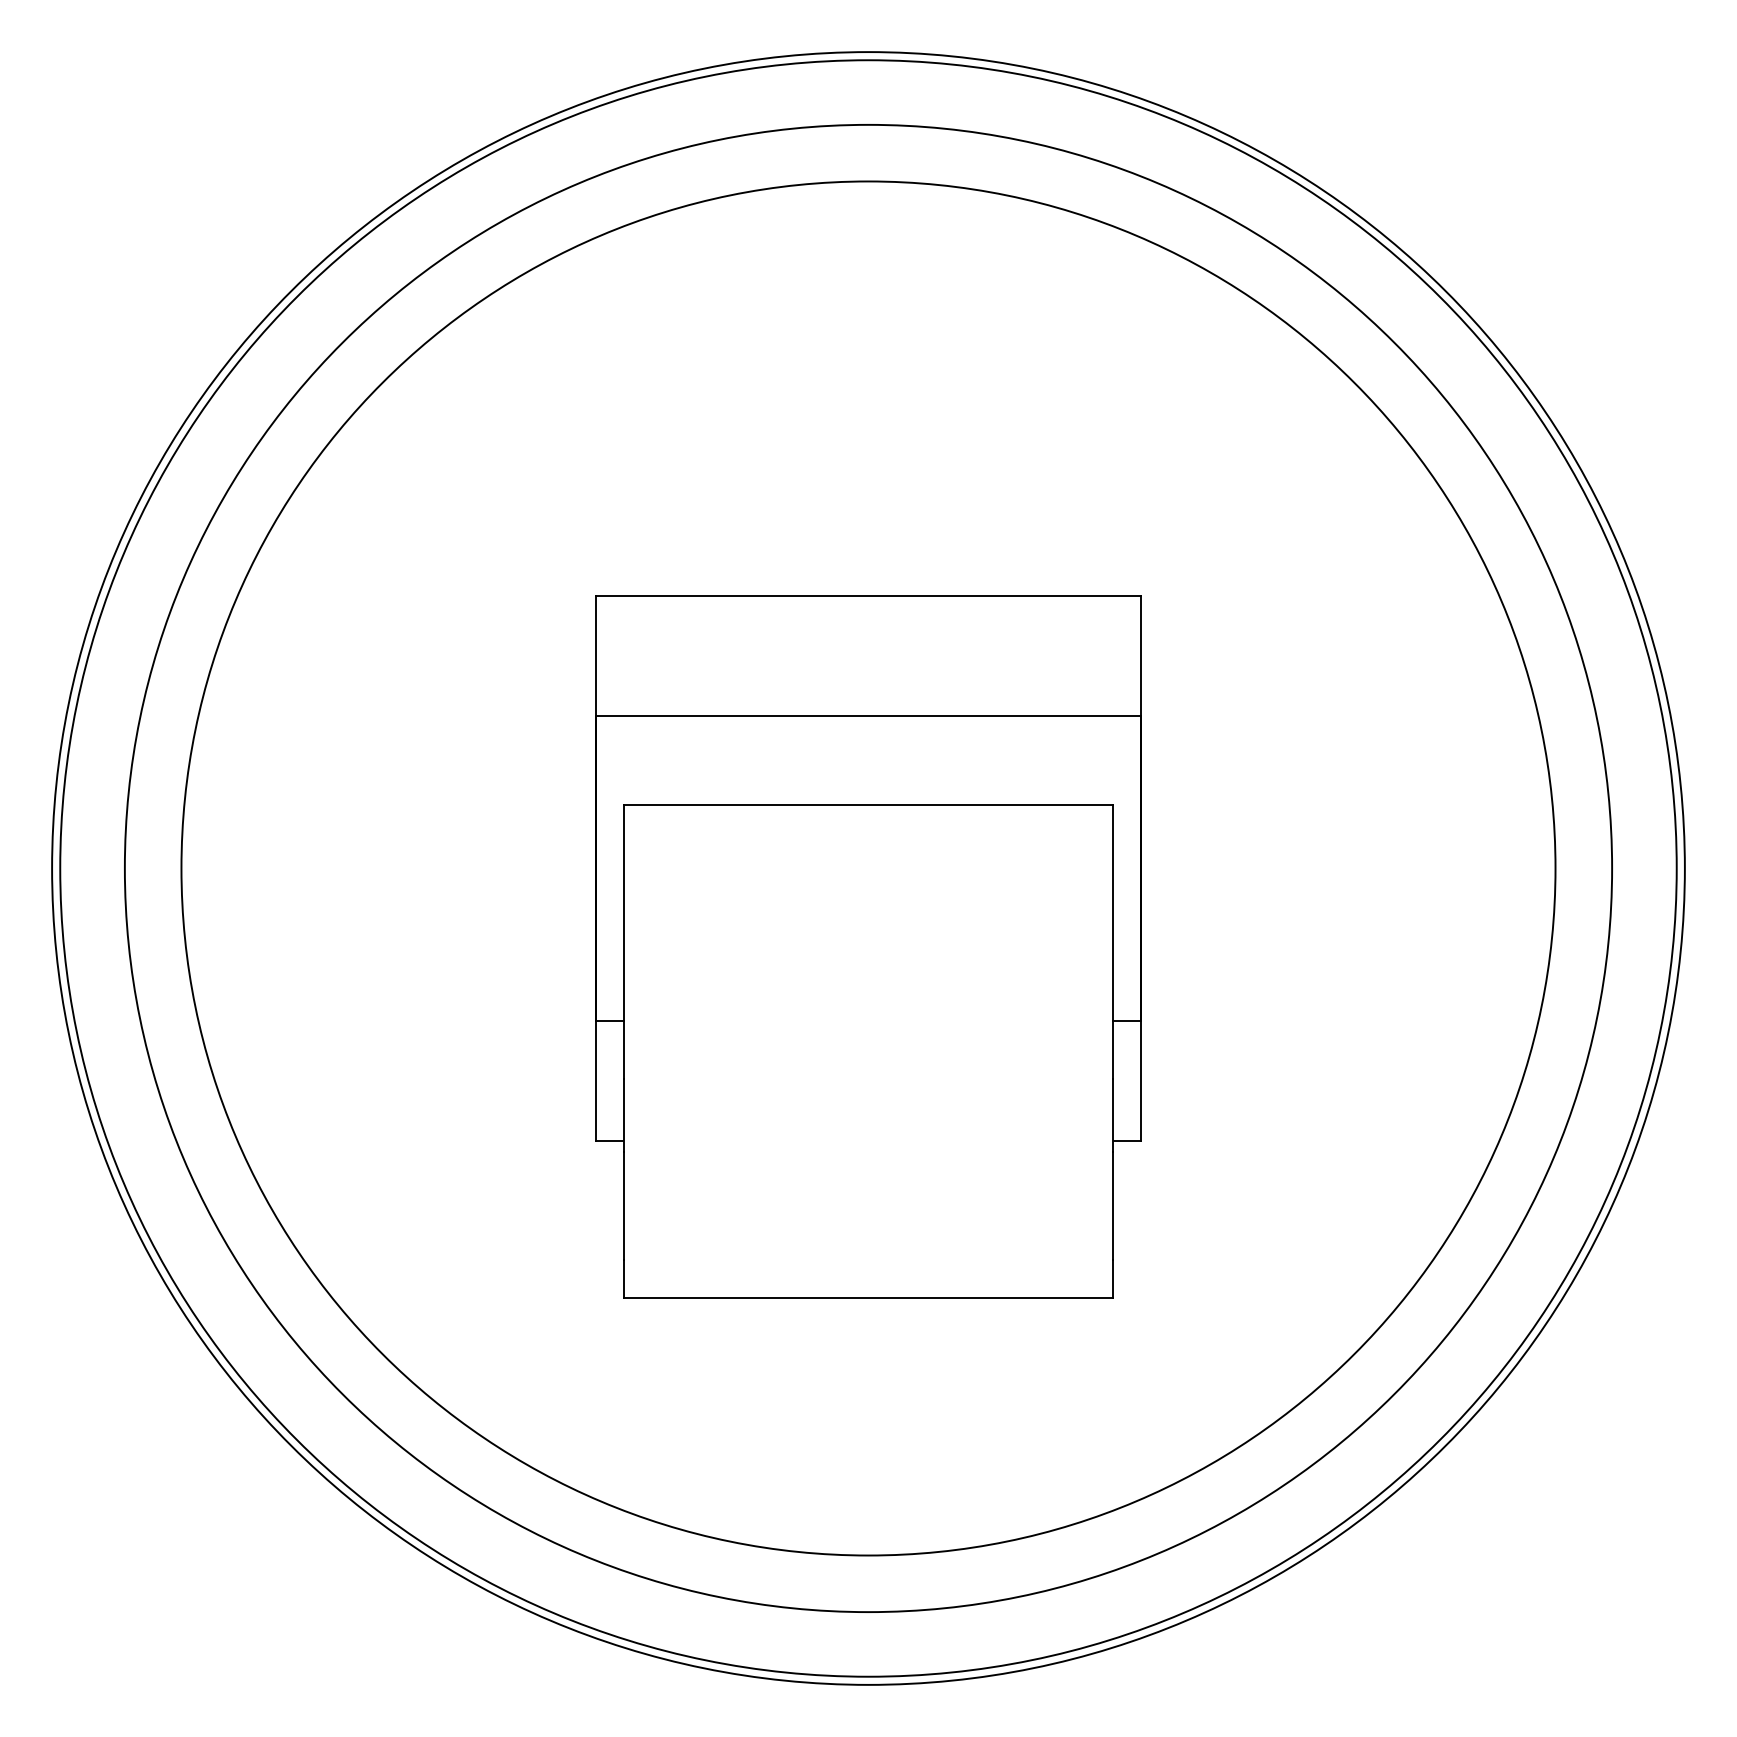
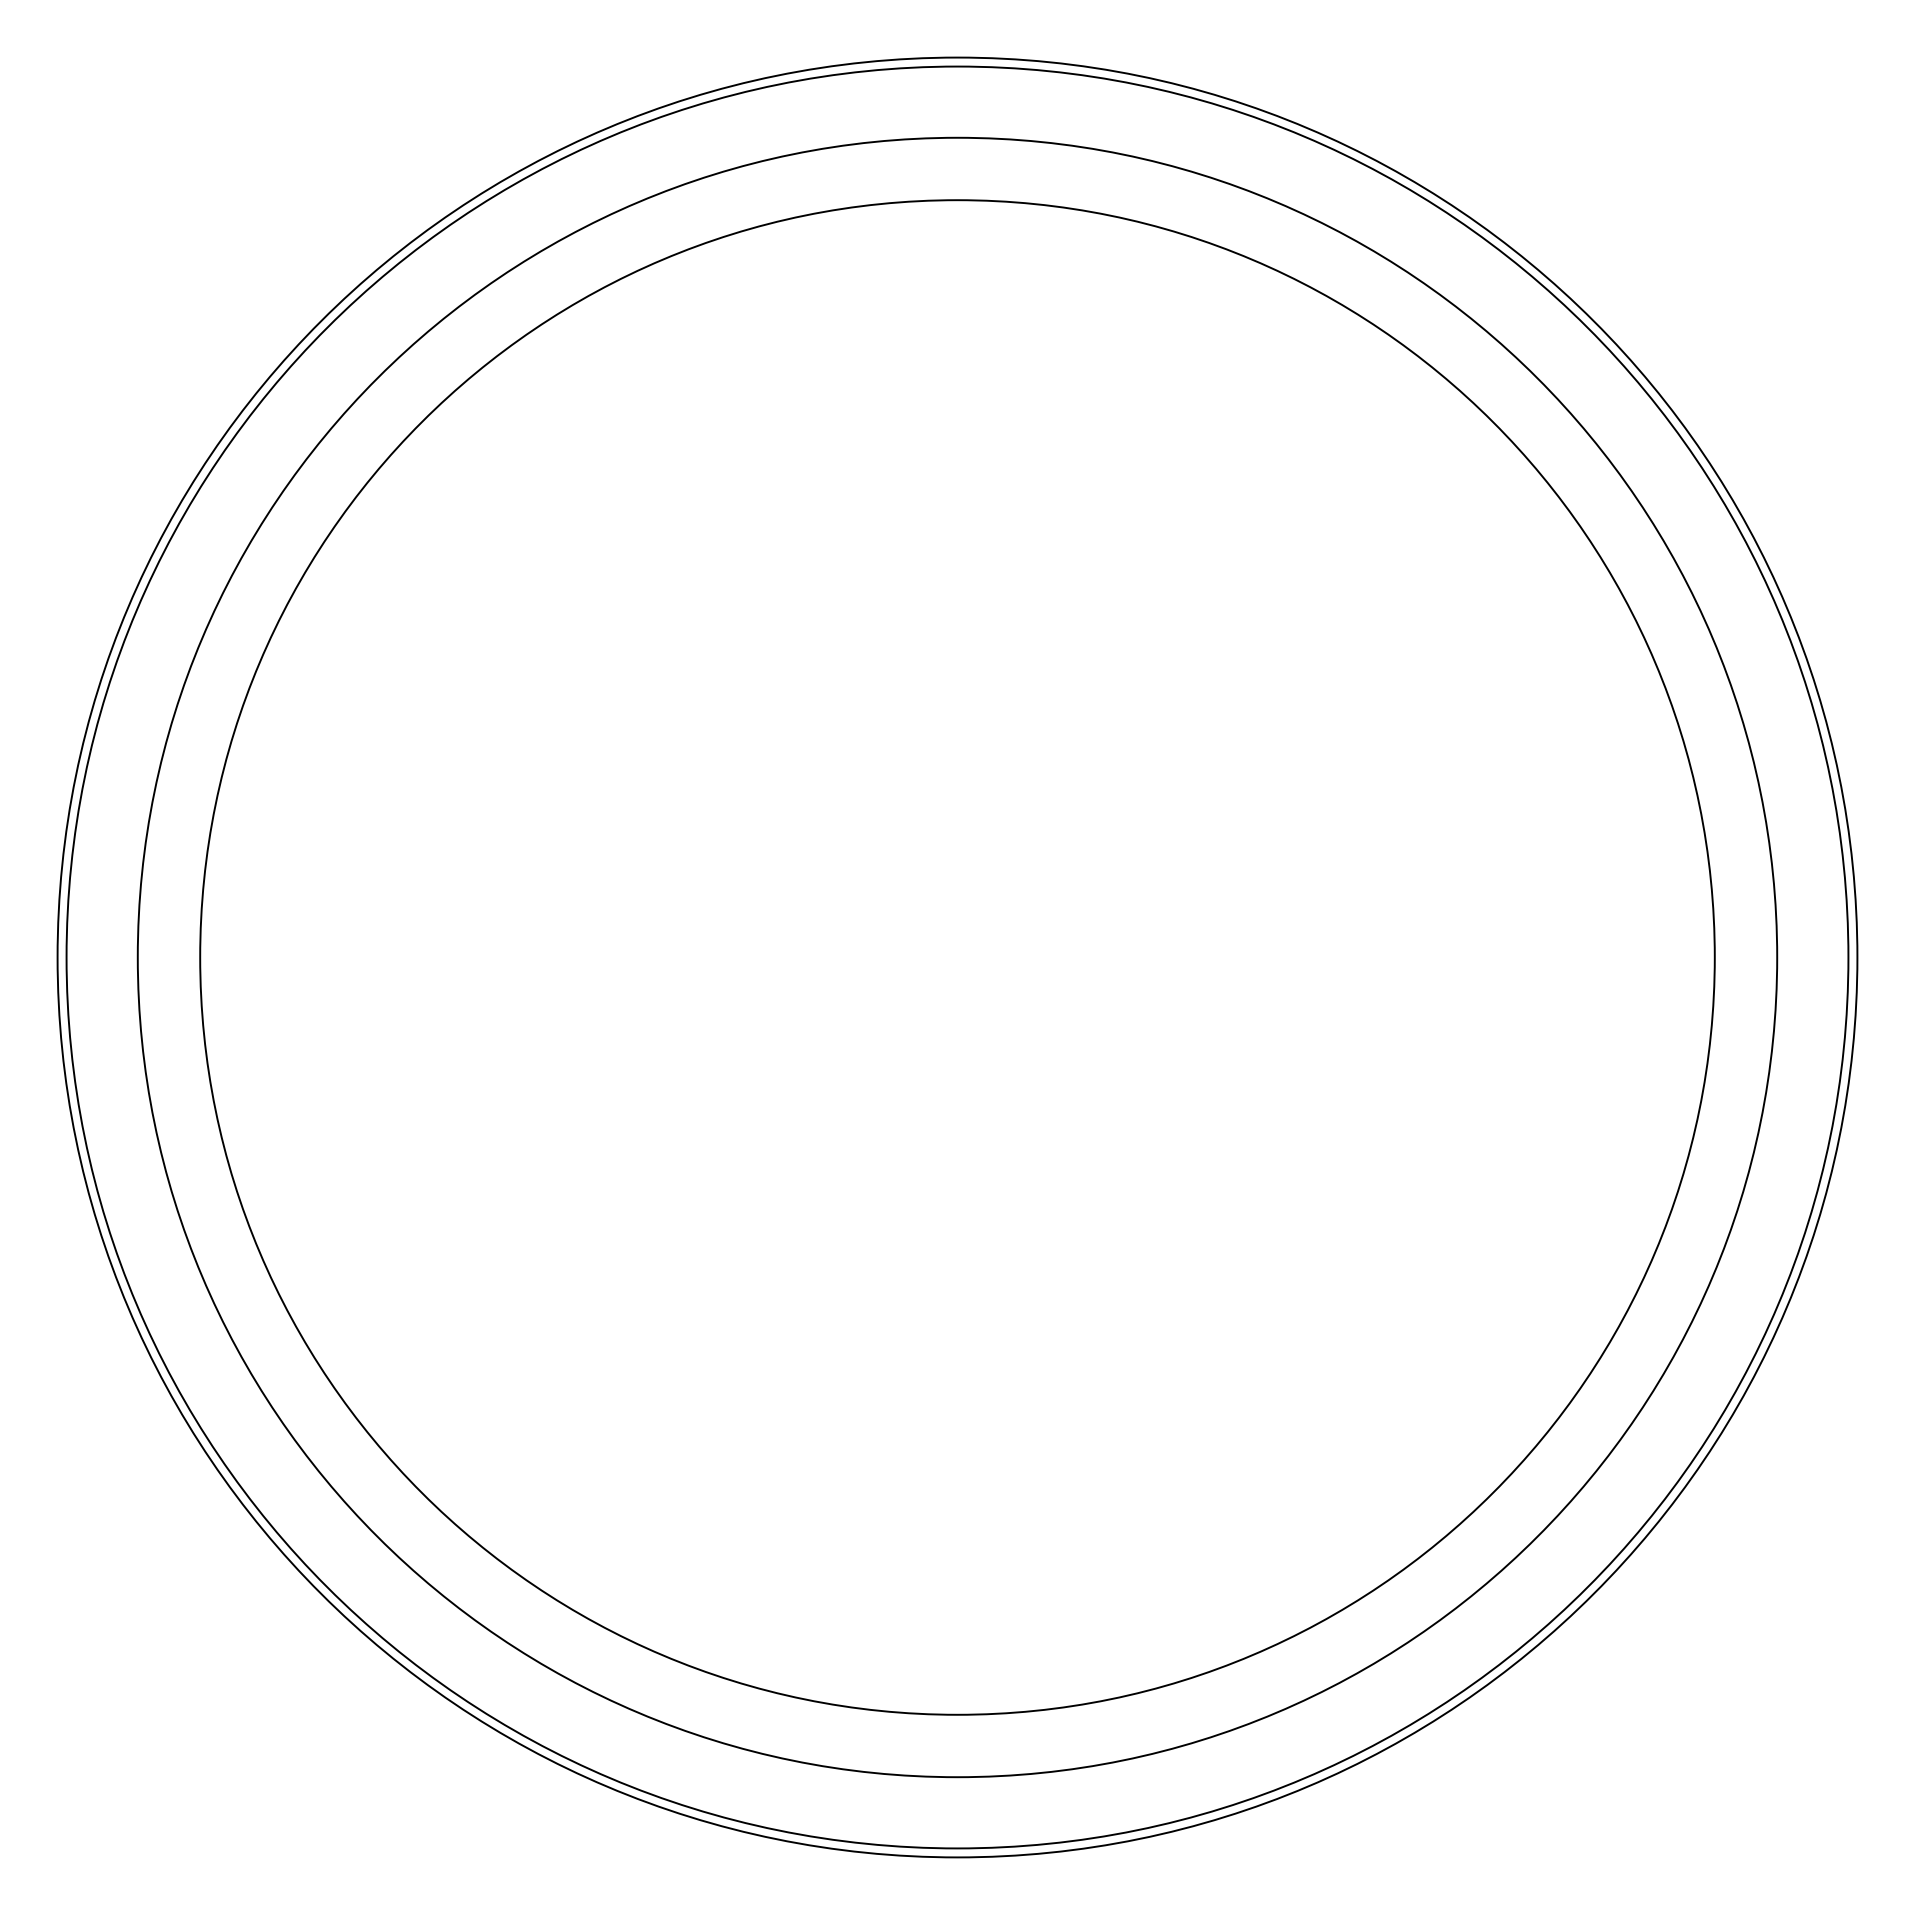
part: (868, 946) -> (957, 1043), removed

